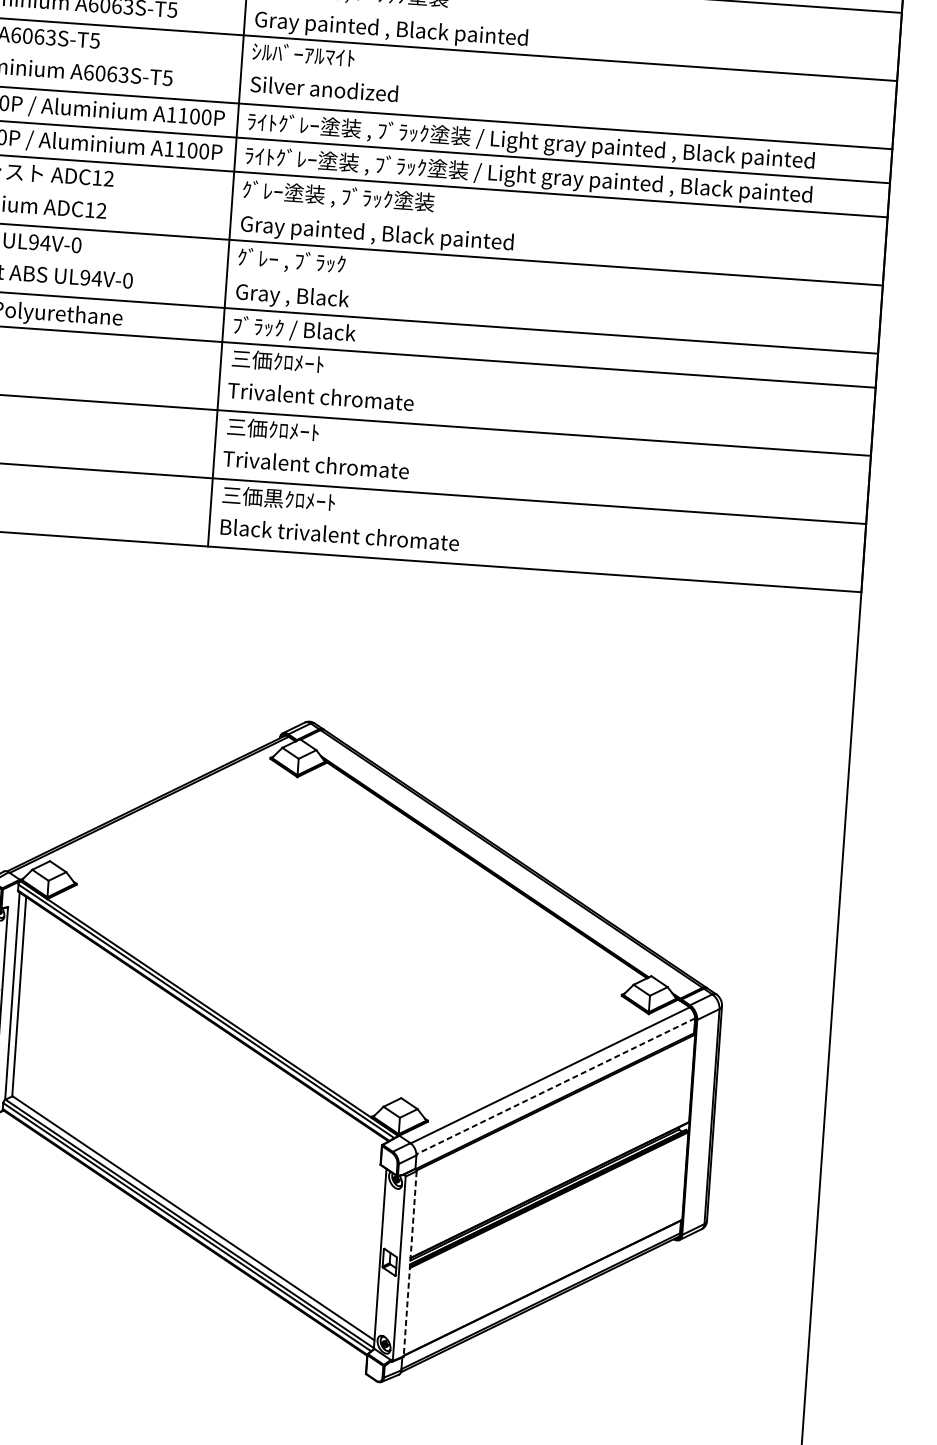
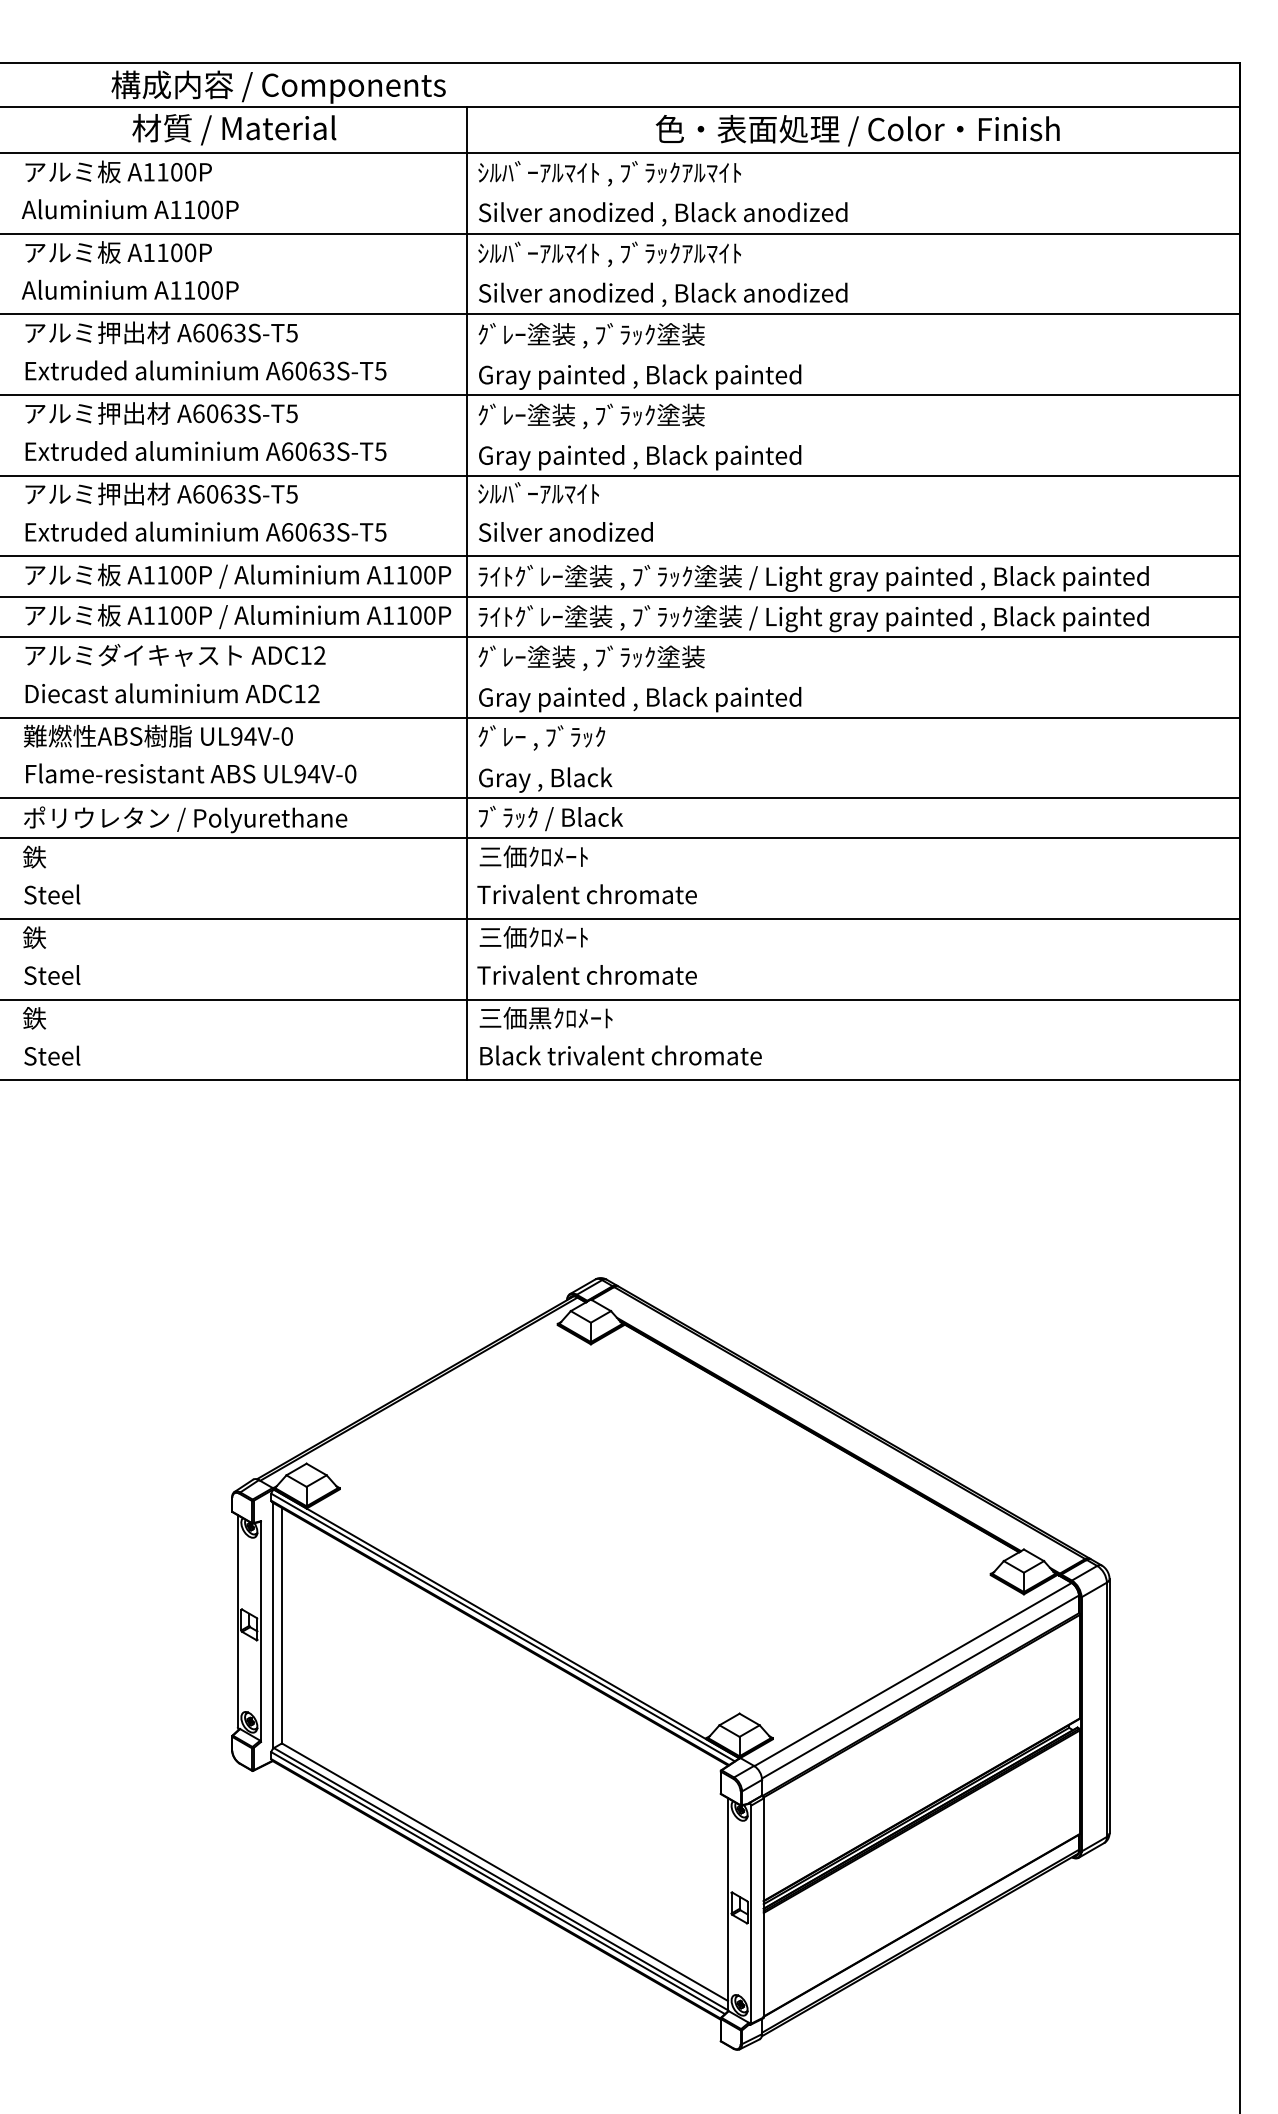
line: (555, 1086) -> (920, 1687), dashed -> solid
line: (410, 1263) -> (763, 1907), dashed -> solid

